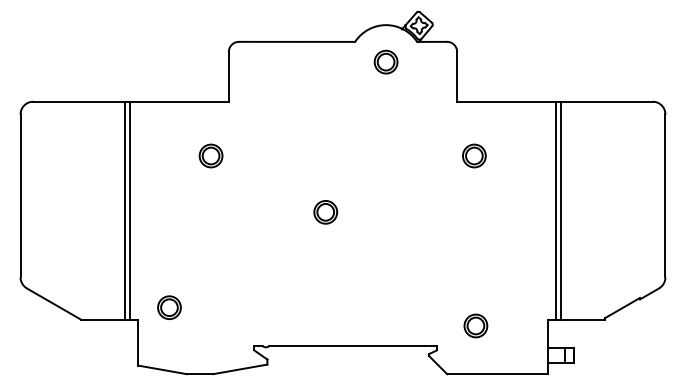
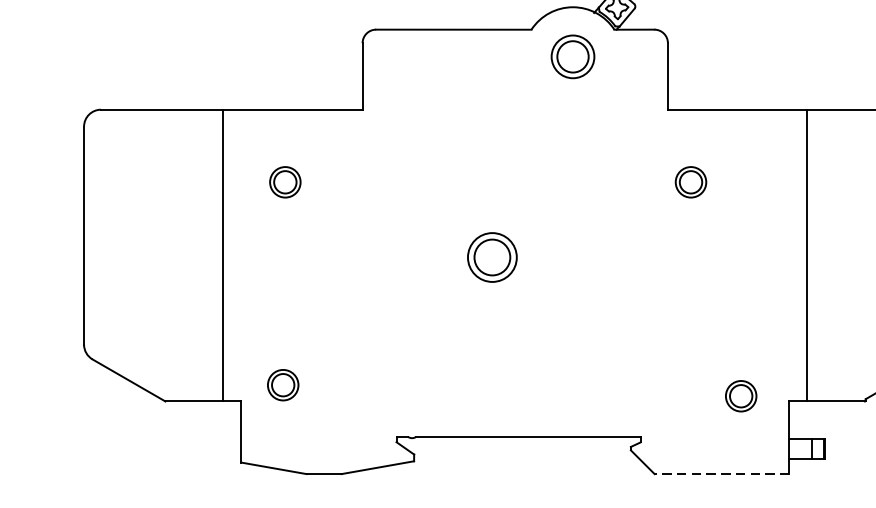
part: (385, 61) -> (572, 55), size x1.4
part: (210, 155) -> (284, 181), moved
line: (129, 210) -> (229, 255), removed
line: (555, 210) -> (799, 255), removed
part: (325, 212) -> (491, 257), size x1.6
part: (475, 325) -> (740, 395), moved
line: (497, 374) -> (721, 474), solid -> dashed

